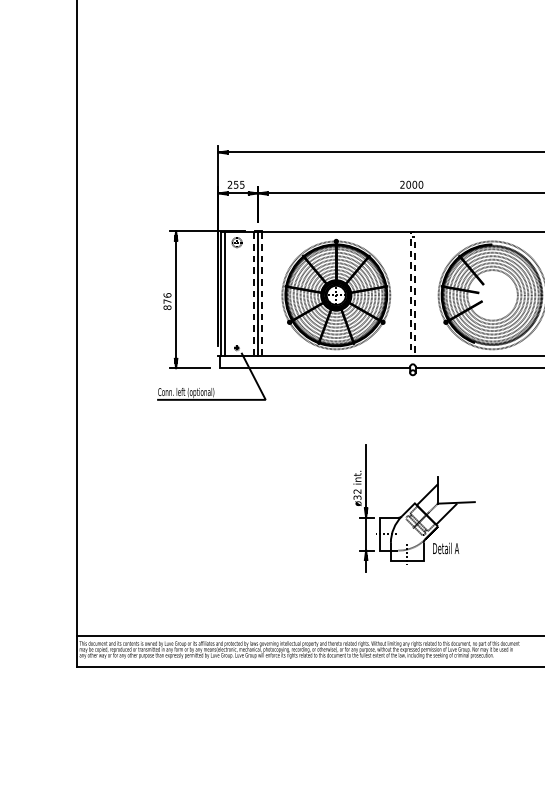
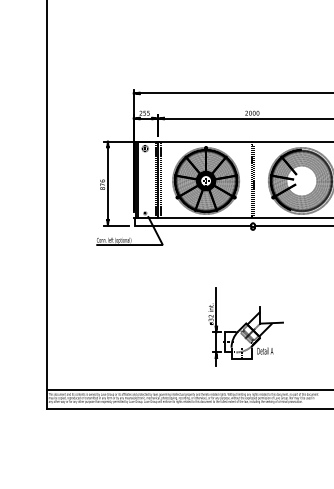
part: (413, 508) -> (245, 326), moved

